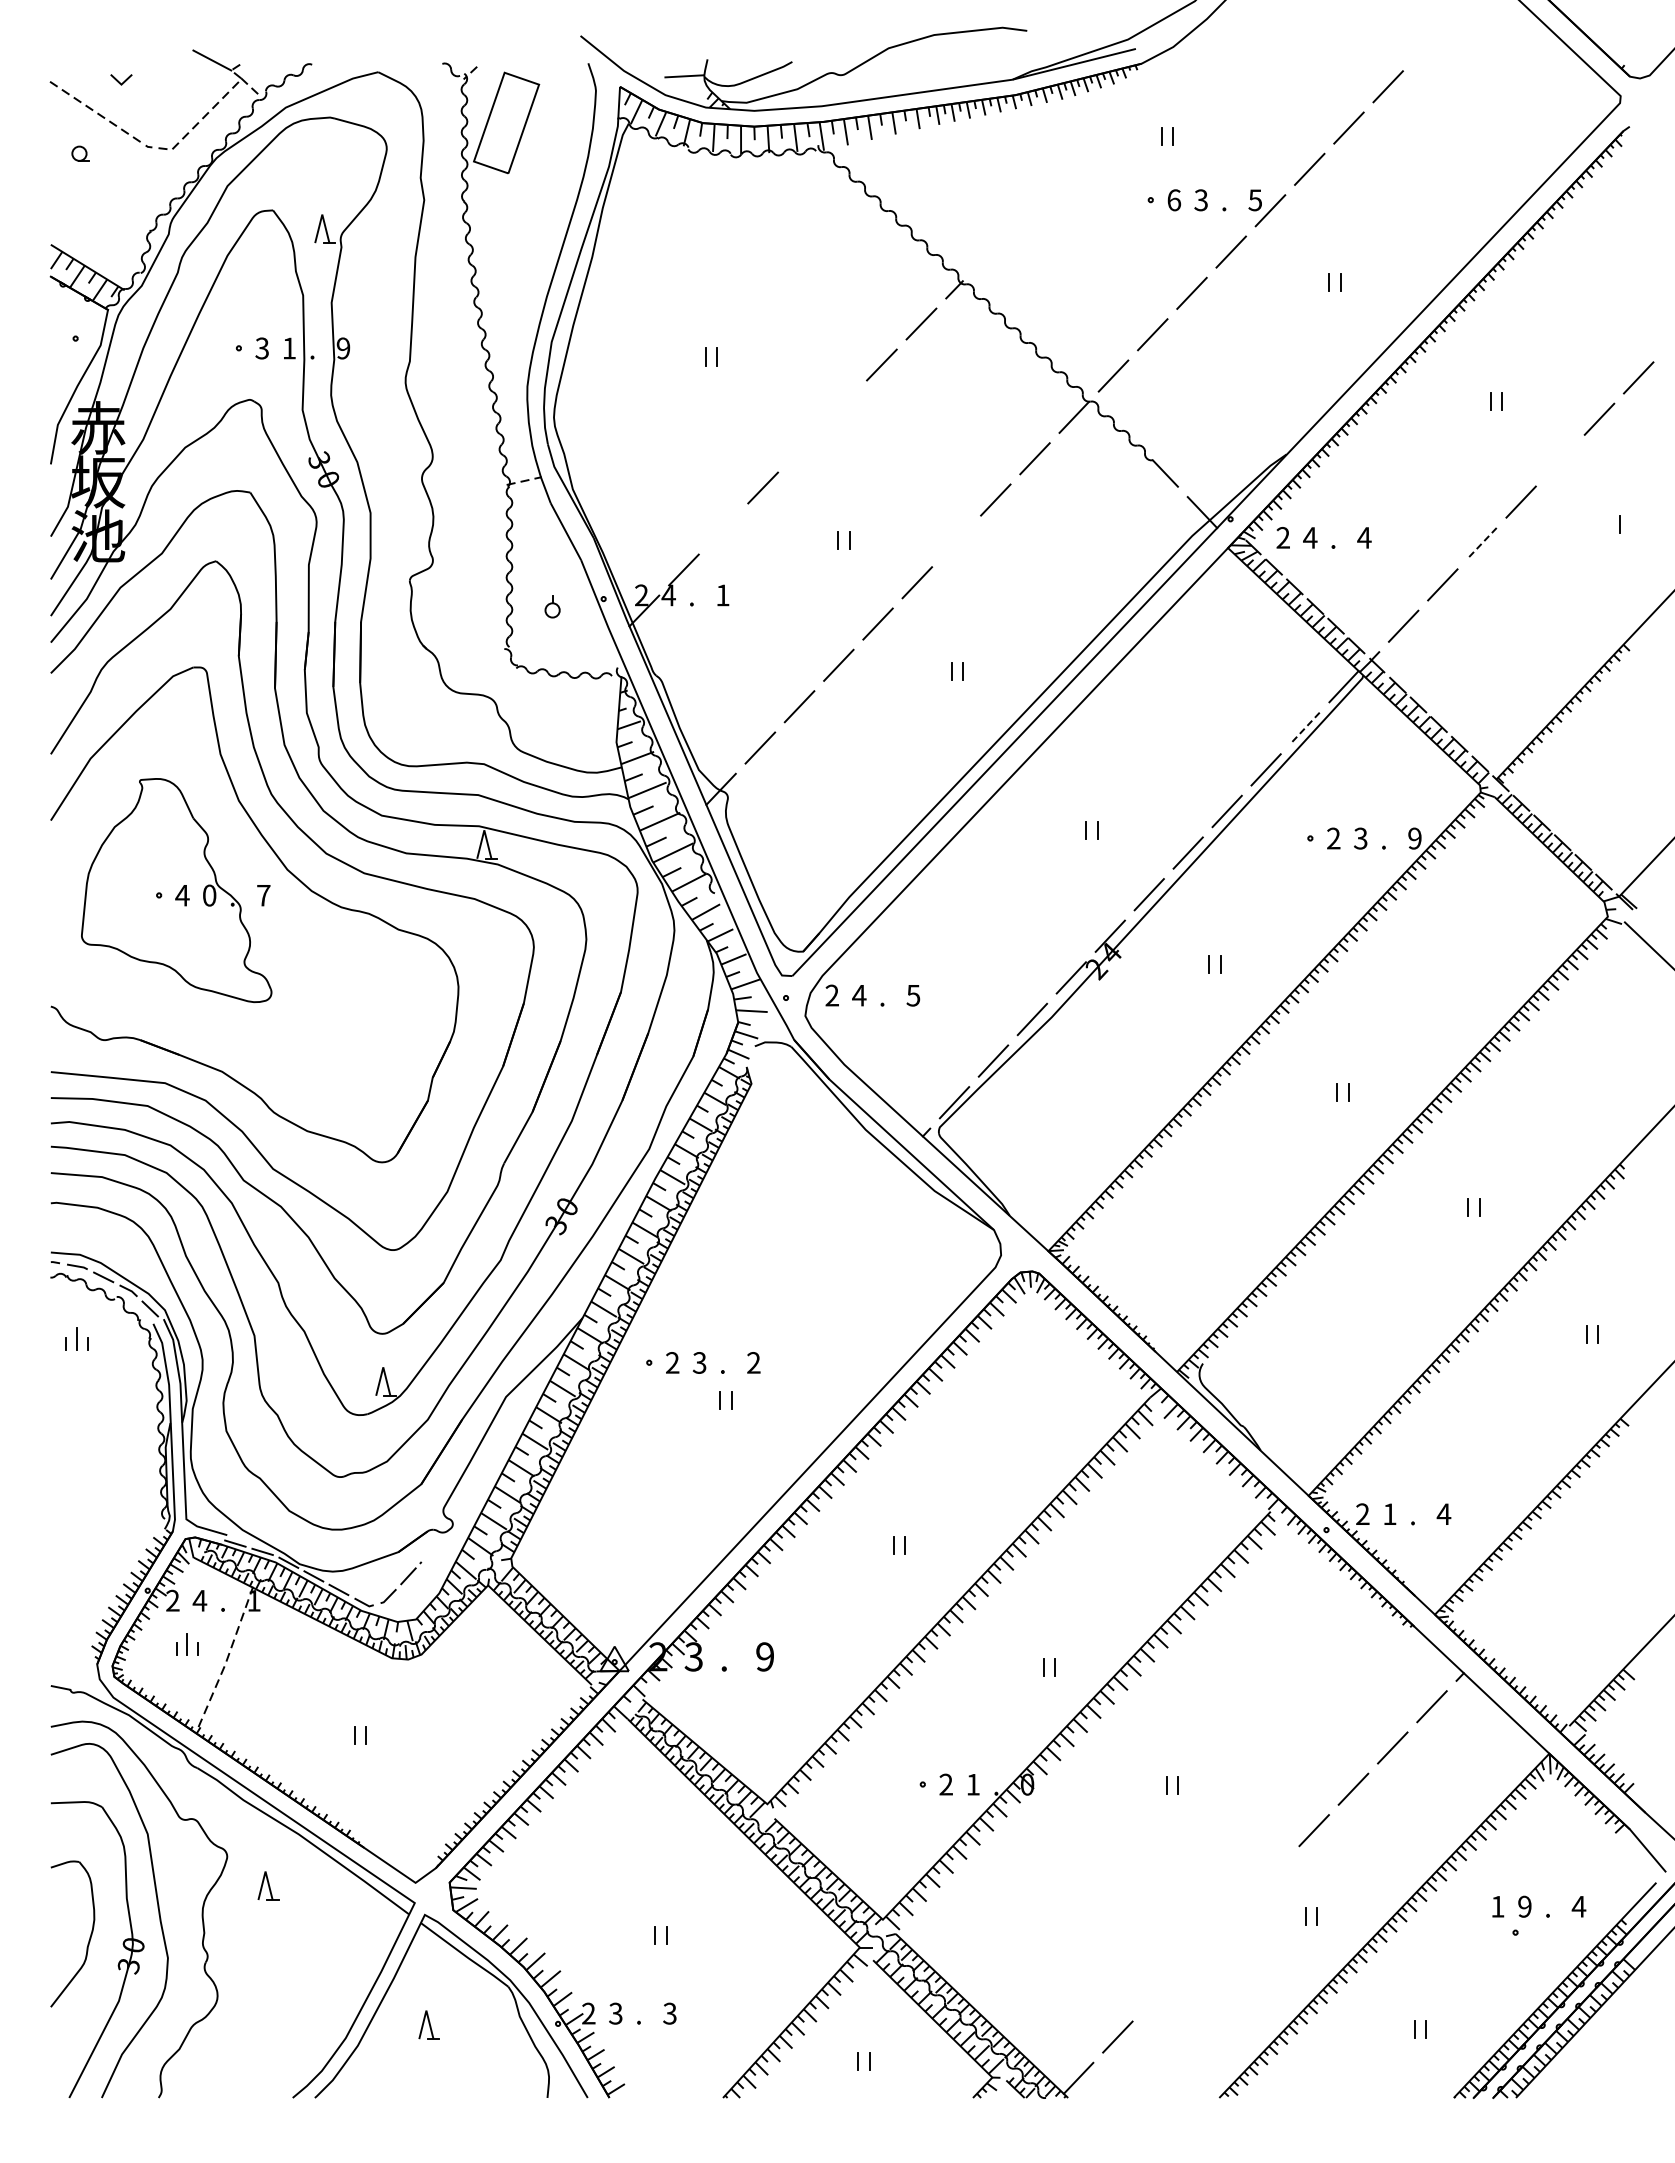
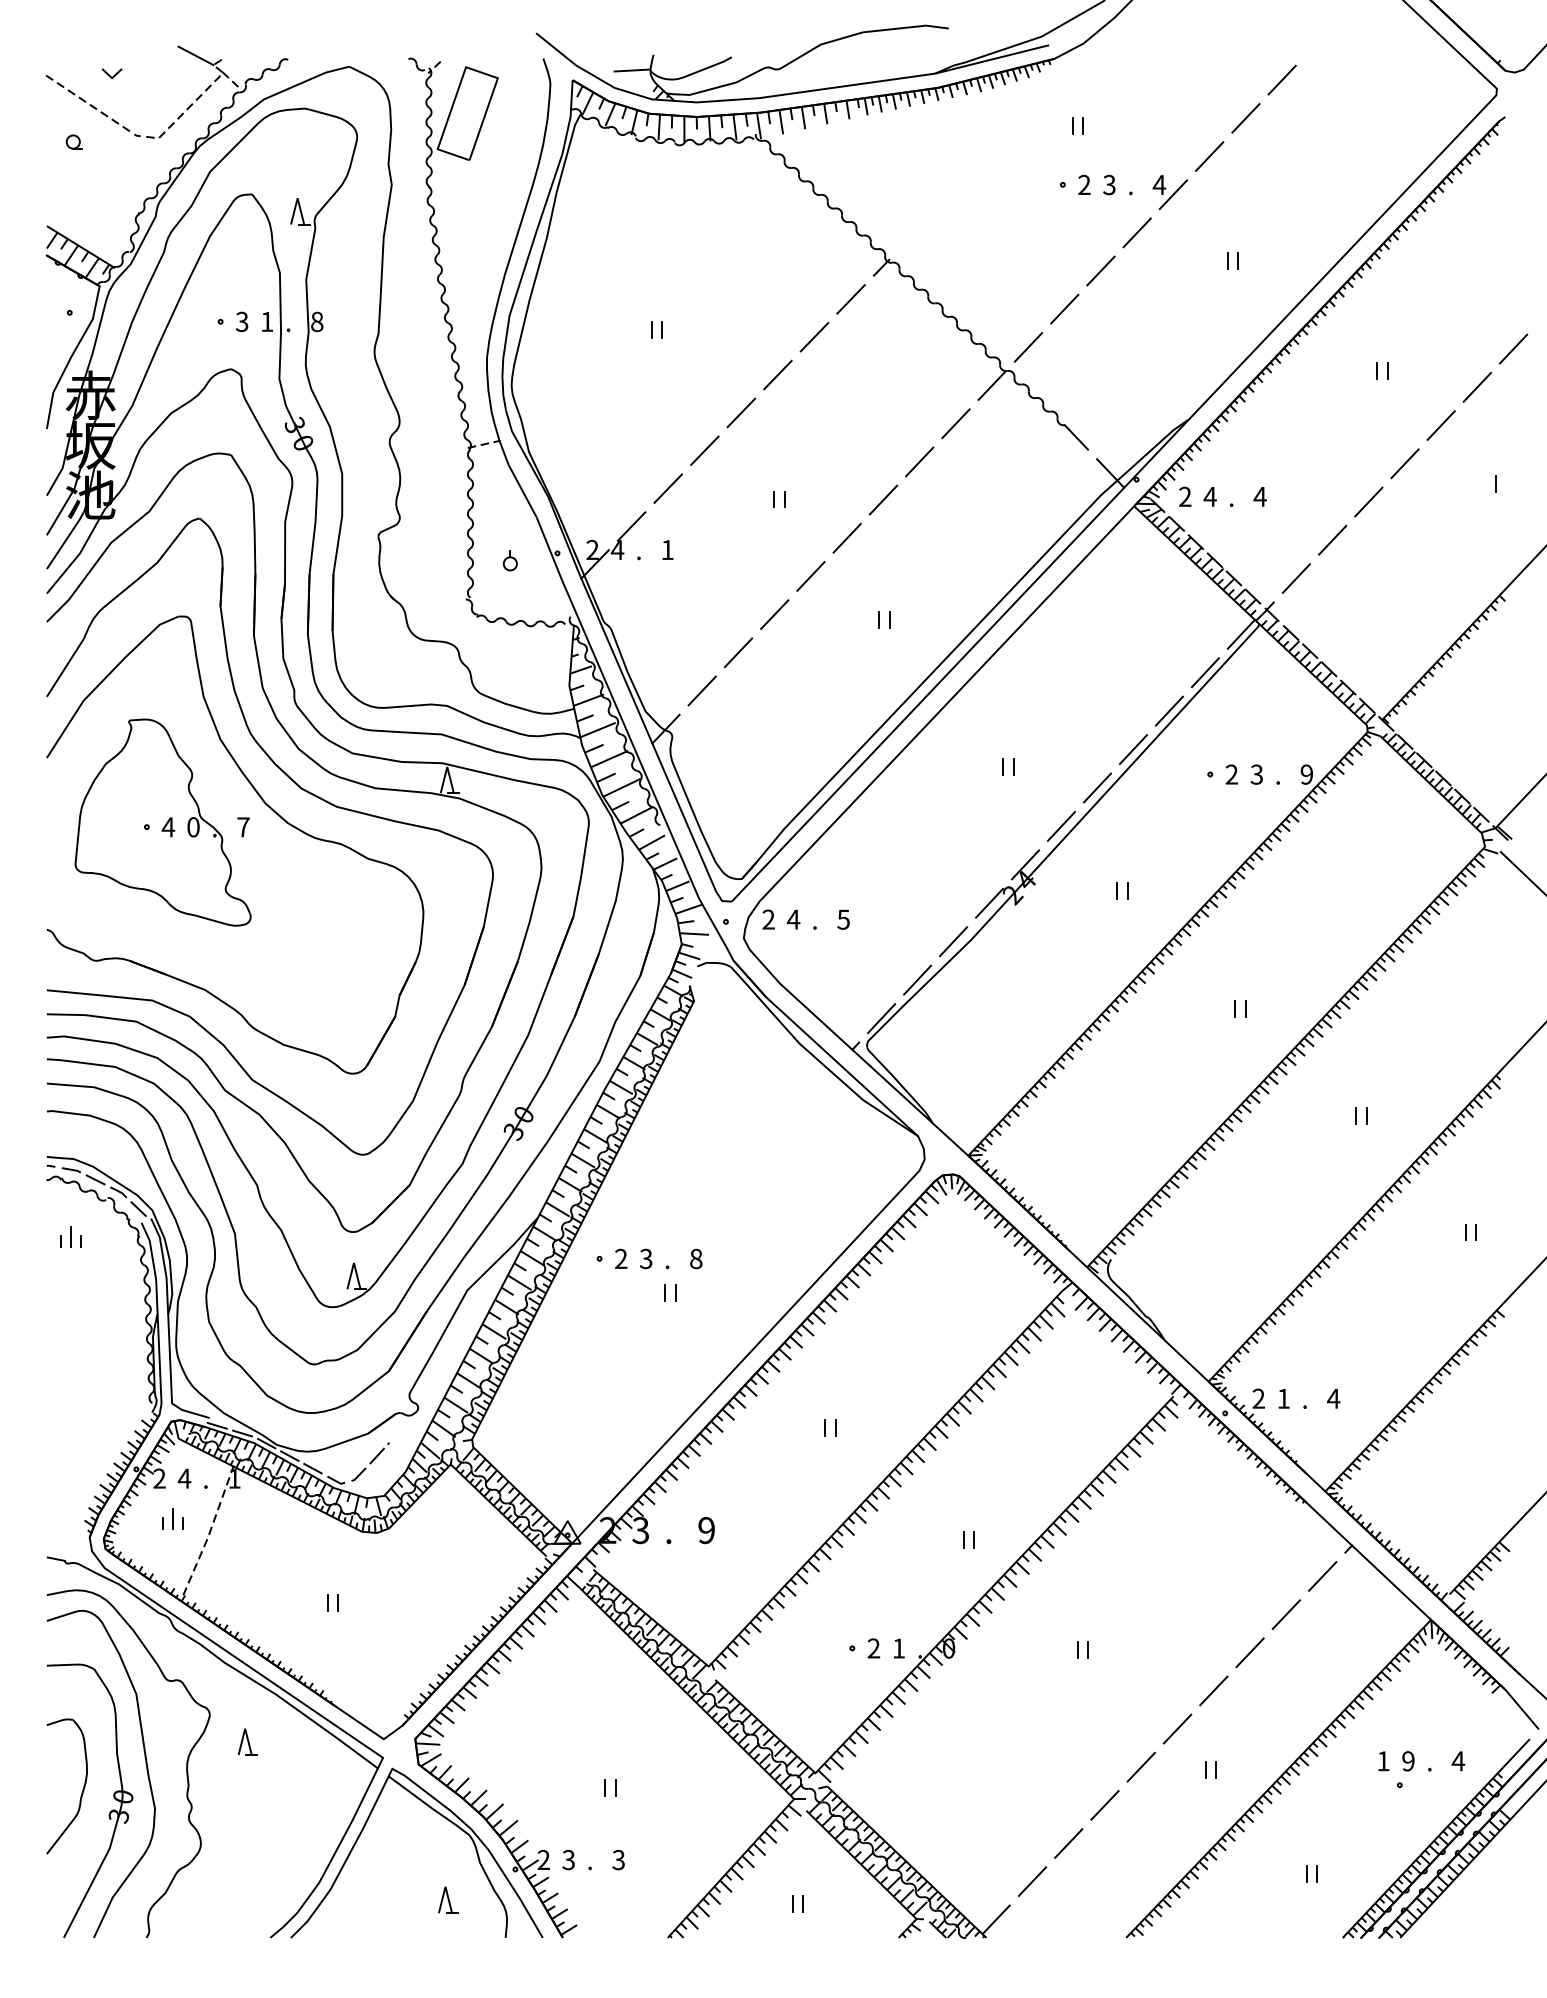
text: (1174, 200) -> (1084, 185), 6 -> 2
text: (1255, 200) -> (1159, 185), 5 -> 4
text: (343, 348) -> (317, 321), 9 -> 8
line: (842, 405) -> (778, 374), added
line: (802, 446) -> (741, 412), added
line: (1560, 460) -> (1441, 425), added
line: (723, 528) -> (668, 488), added
line: (956, 540) -> (883, 499), added
line: (1481, 543) -> (1368, 502), dashed -> solid
line: (1304, 728) -> (1204, 672), dashed -> solid
text: (753, 1362) -> (695, 1258), 2 -> 8
line: (1274, 1871) -> (1177, 1728), added
line: (1235, 1912) -> (1141, 1766), added
line: (1196, 1953) -> (1105, 1804), added
line: (1156, 1995) -> (1068, 1843), added
part: (428, 2024) -> (447, 1899), moved

